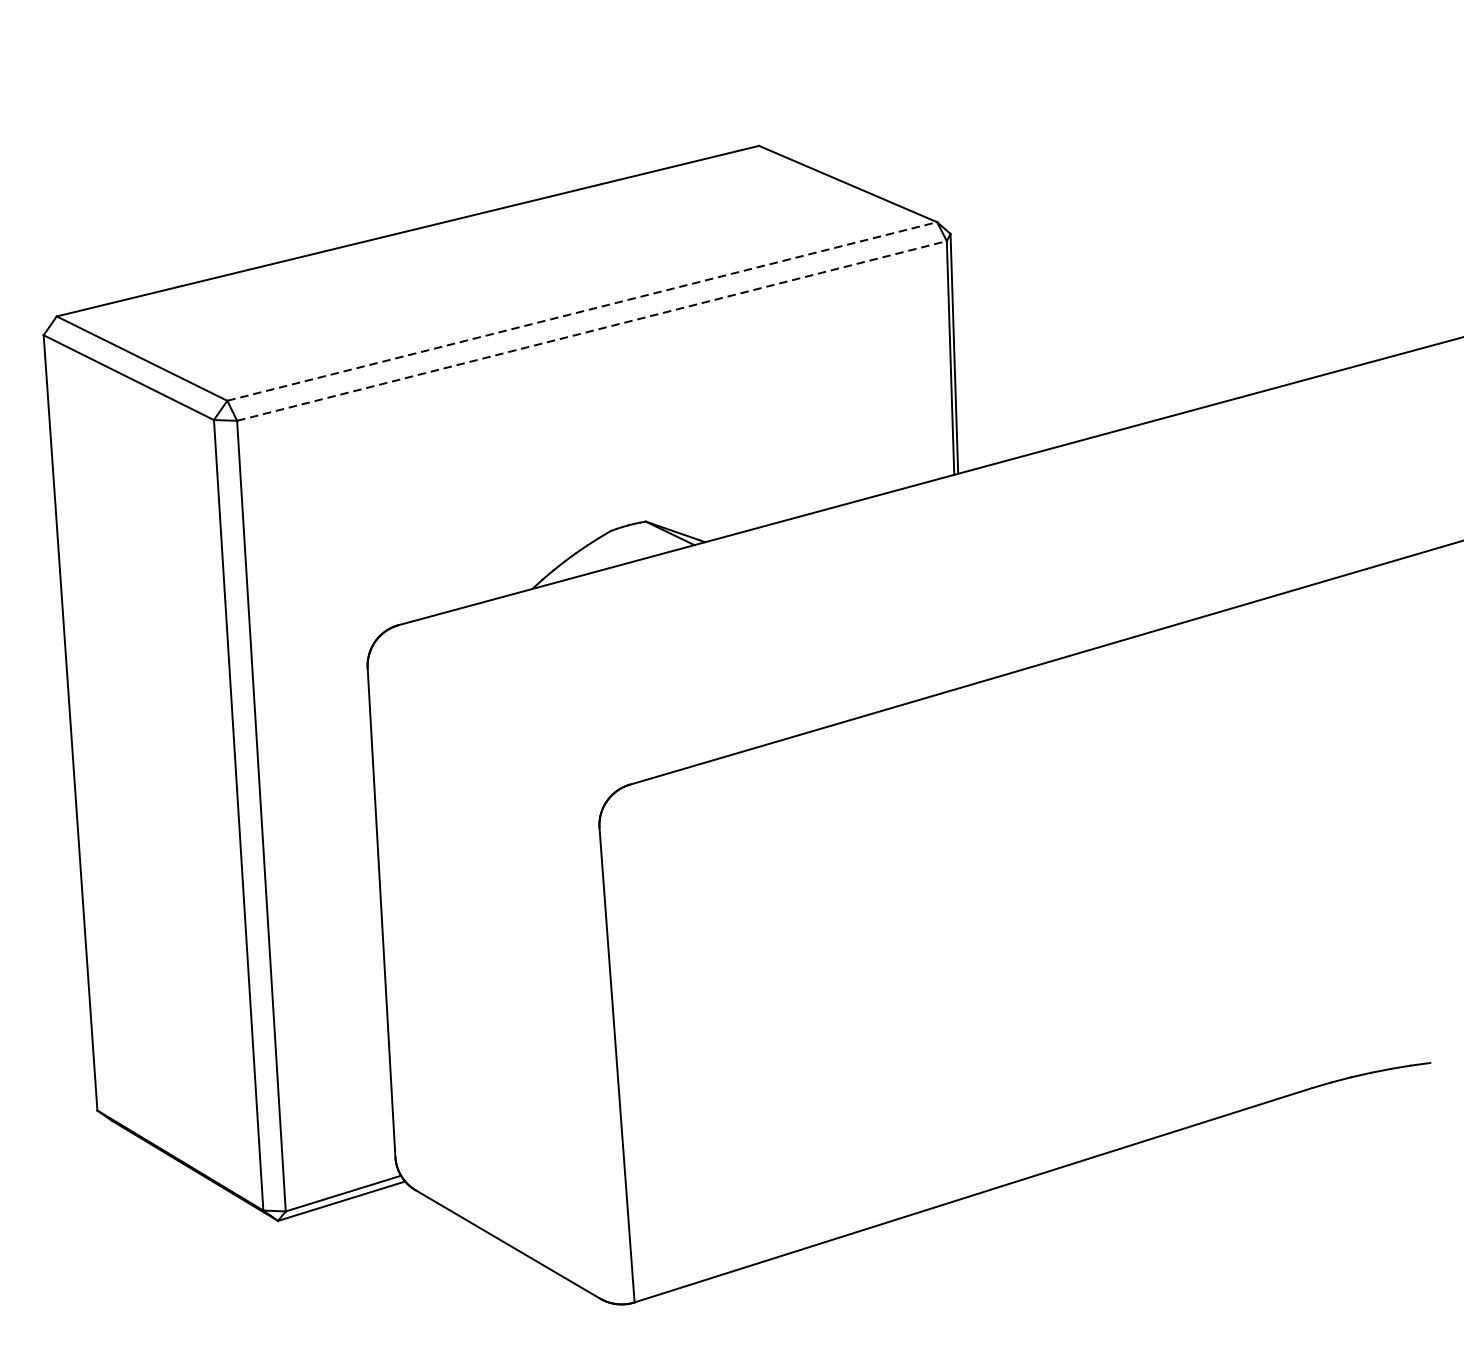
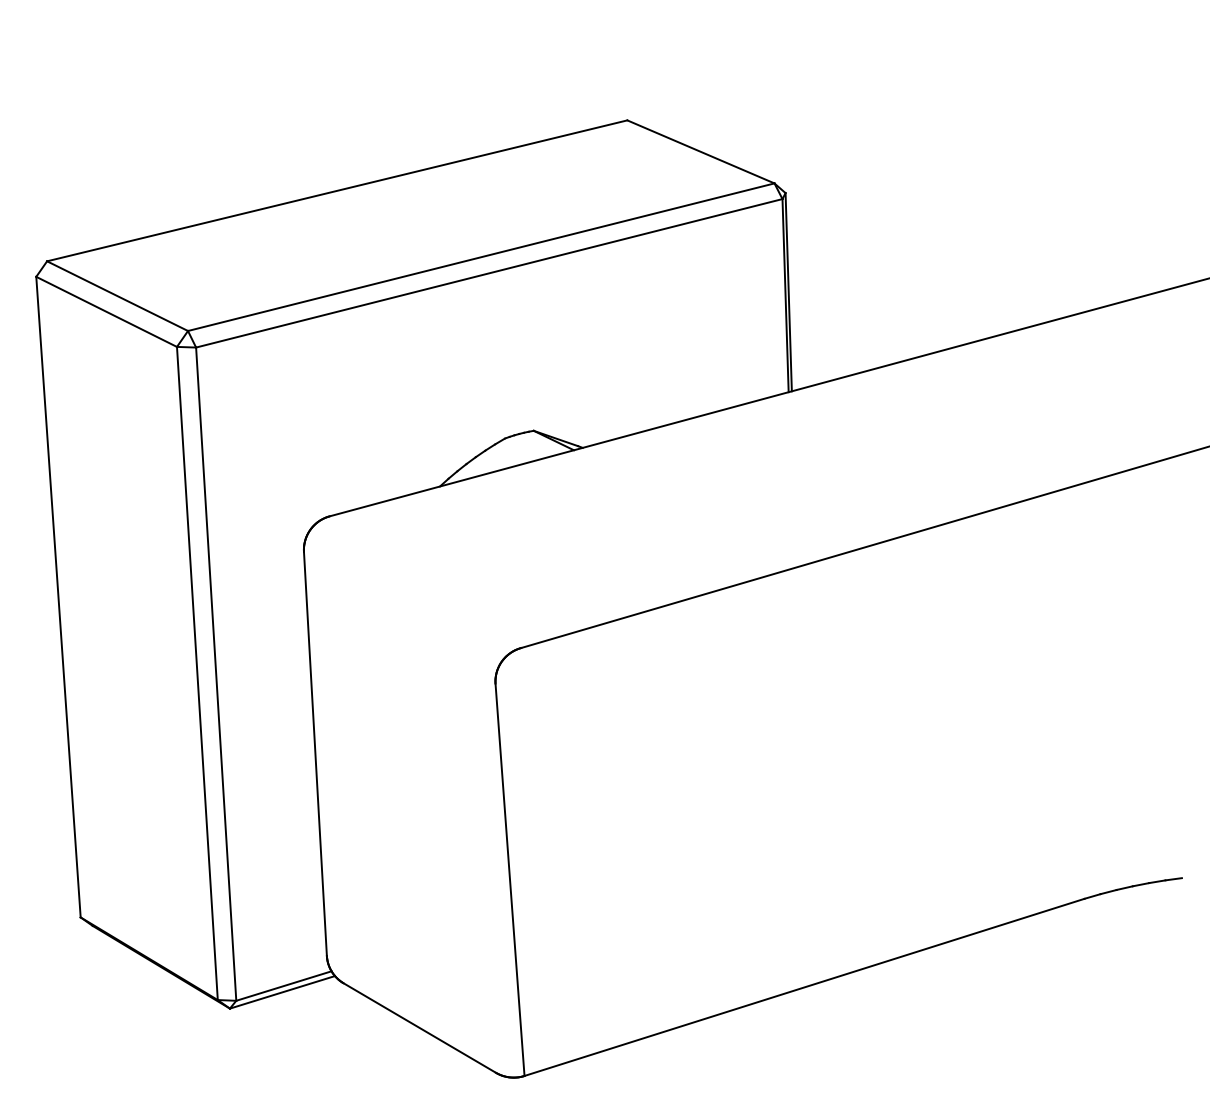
line: (582, 311) -> (481, 257), dashed -> solid
line: (592, 331) -> (489, 273), dashed -> solid

